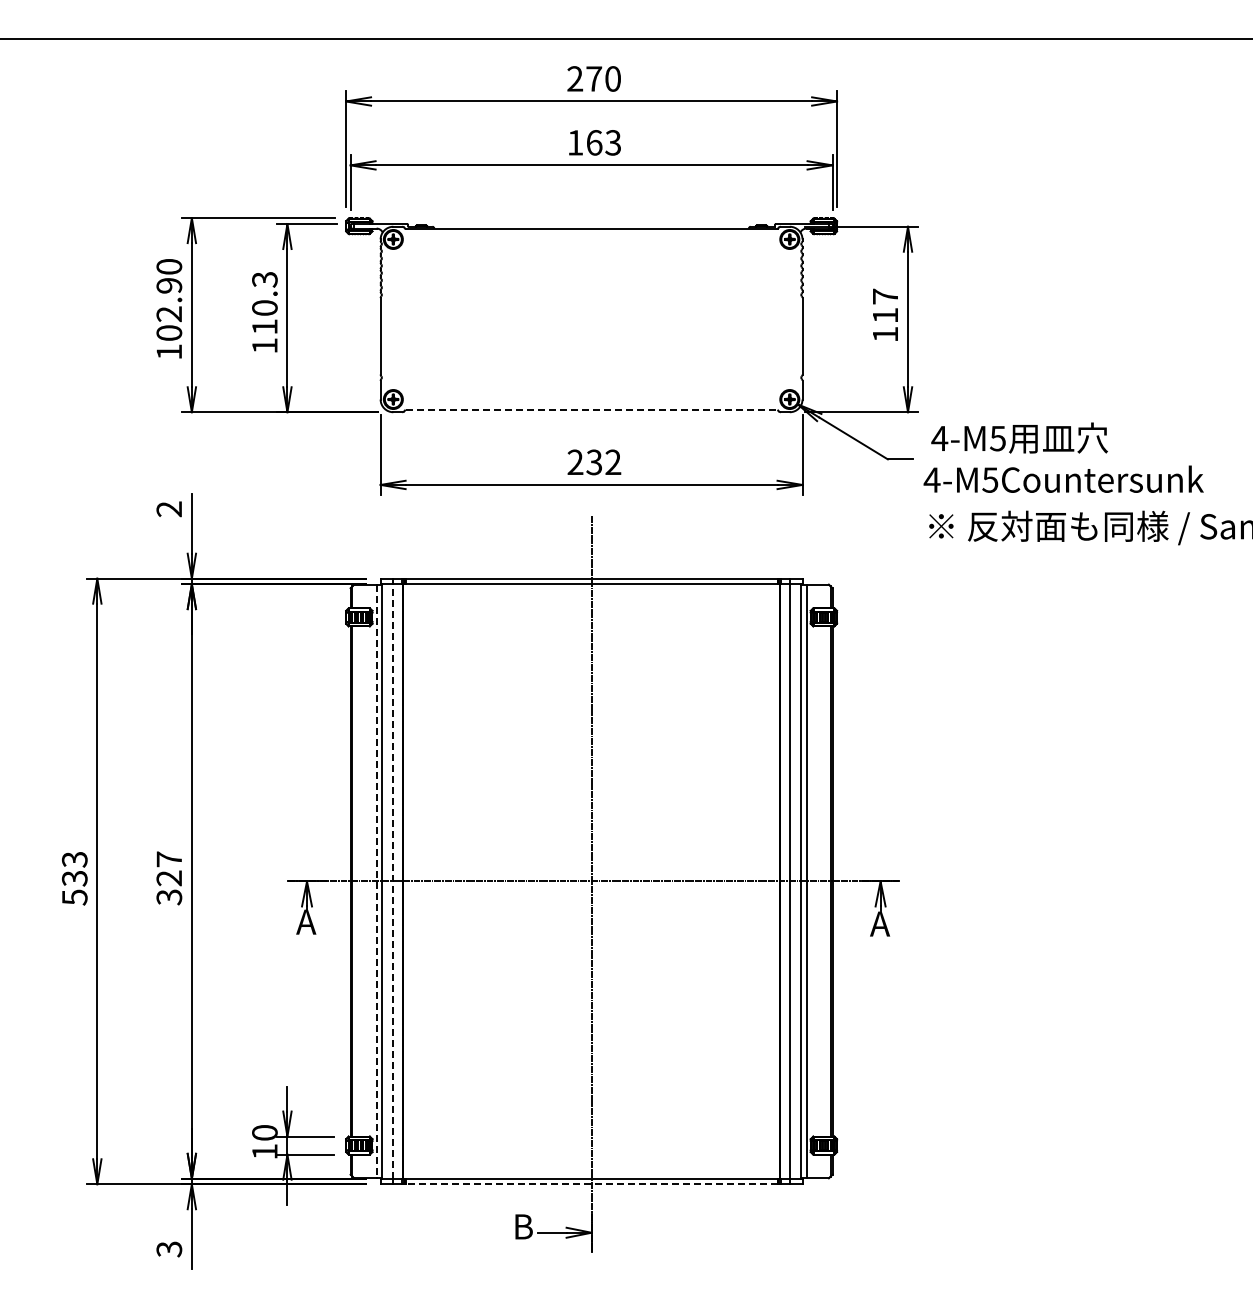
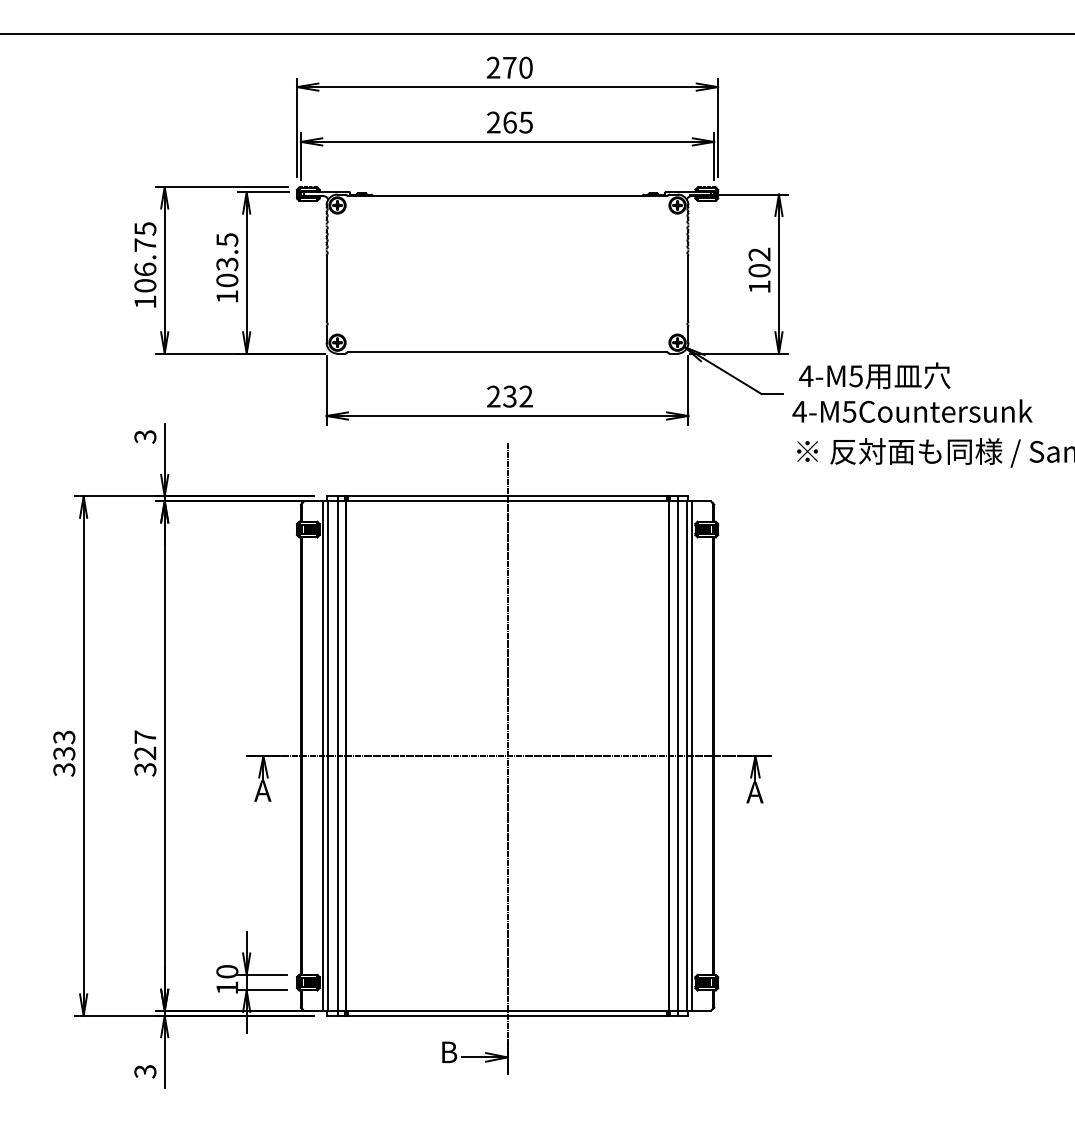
text: (594, 142) -> (510, 122), 163 -> 265
text: (169, 290) -> (145, 249), 102.90 -> 106.75
text: (264, 303) -> (227, 260), 110.3 -> 103.5
text: (885, 305) -> (759, 262), 117 -> 102
line: (592, 410) -> (508, 352), dashed -> solid
text: (169, 509) -> (145, 437), 2 -> 3
line: (393, 880) -> (337, 755), dashed -> solid
line: (376, 881) -> (323, 756), dashed -> solid
text: (74, 896) -> (64, 768), 533 -> 333
line: (591, 1184) -> (507, 1016), dashed -> solid

